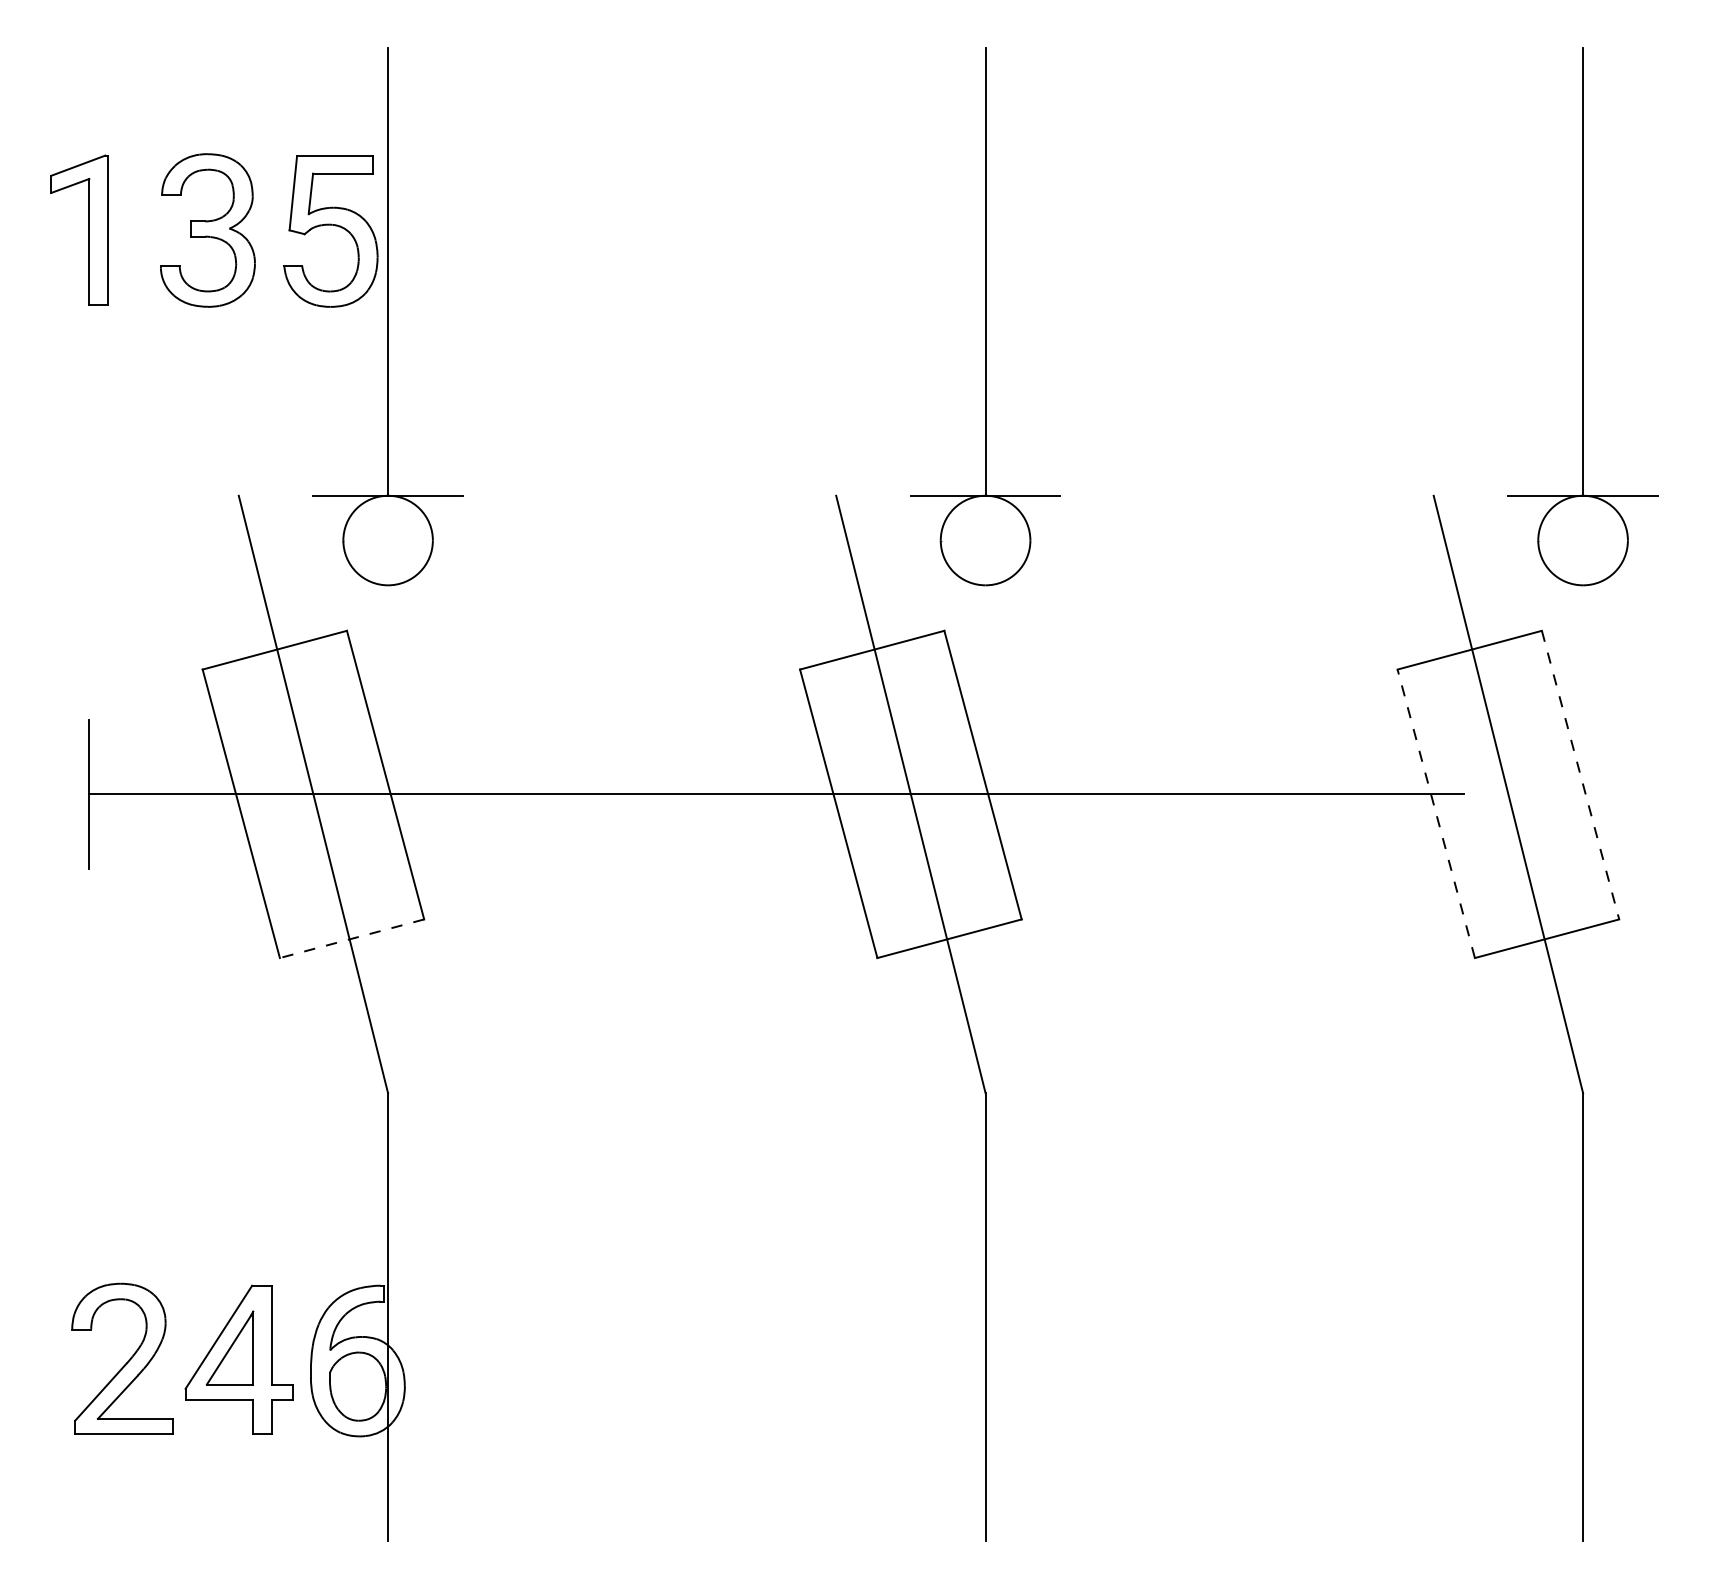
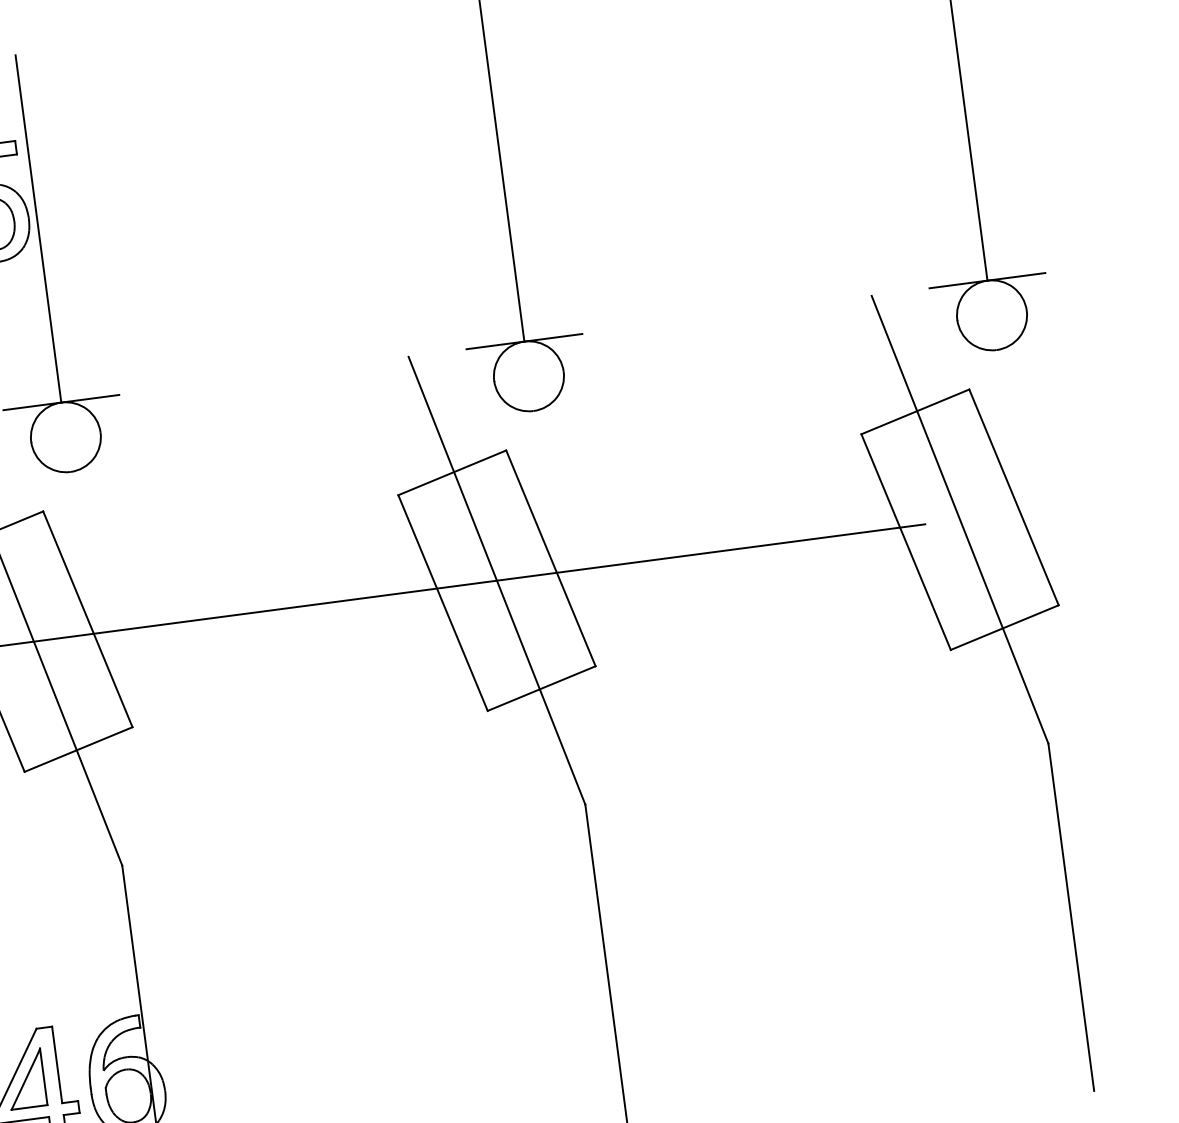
line: (1580, 775) -> (1013, 497), dashed -> solid
line: (1436, 813) -> (906, 541), dashed -> solid
line: (352, 938) -> (78, 749), dashed -> solid

